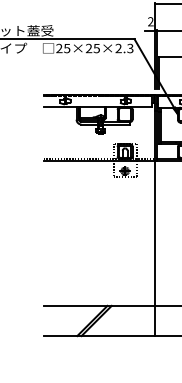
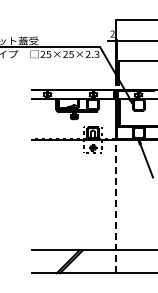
line: (155, 248) -> (116, 206), solid -> dashed

